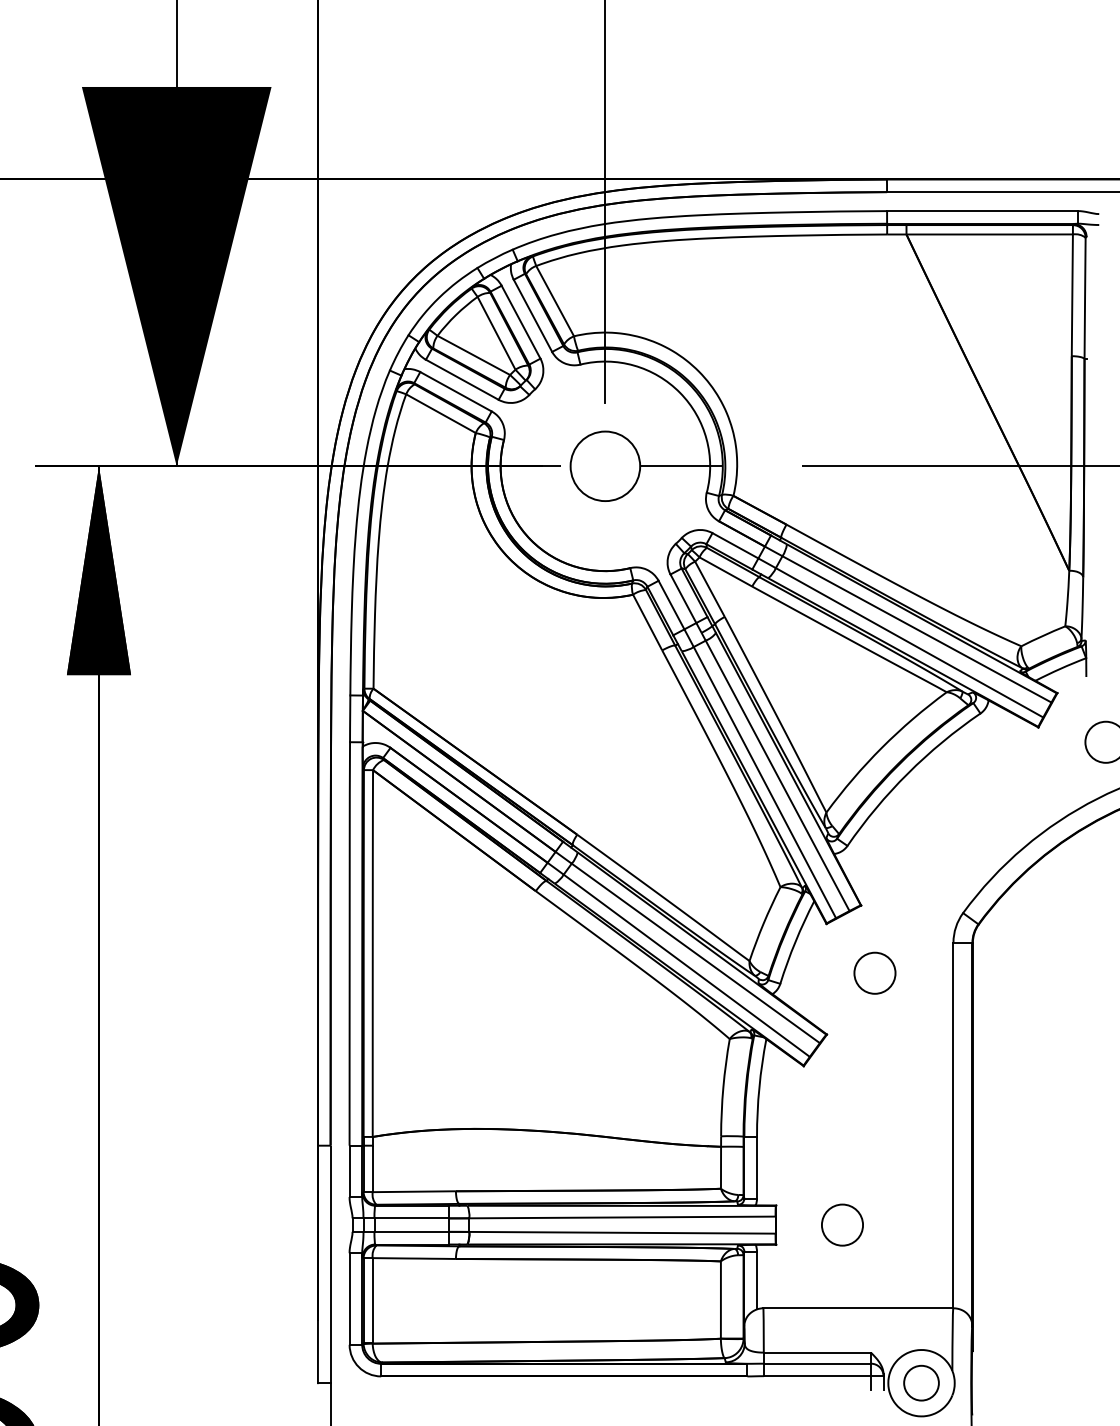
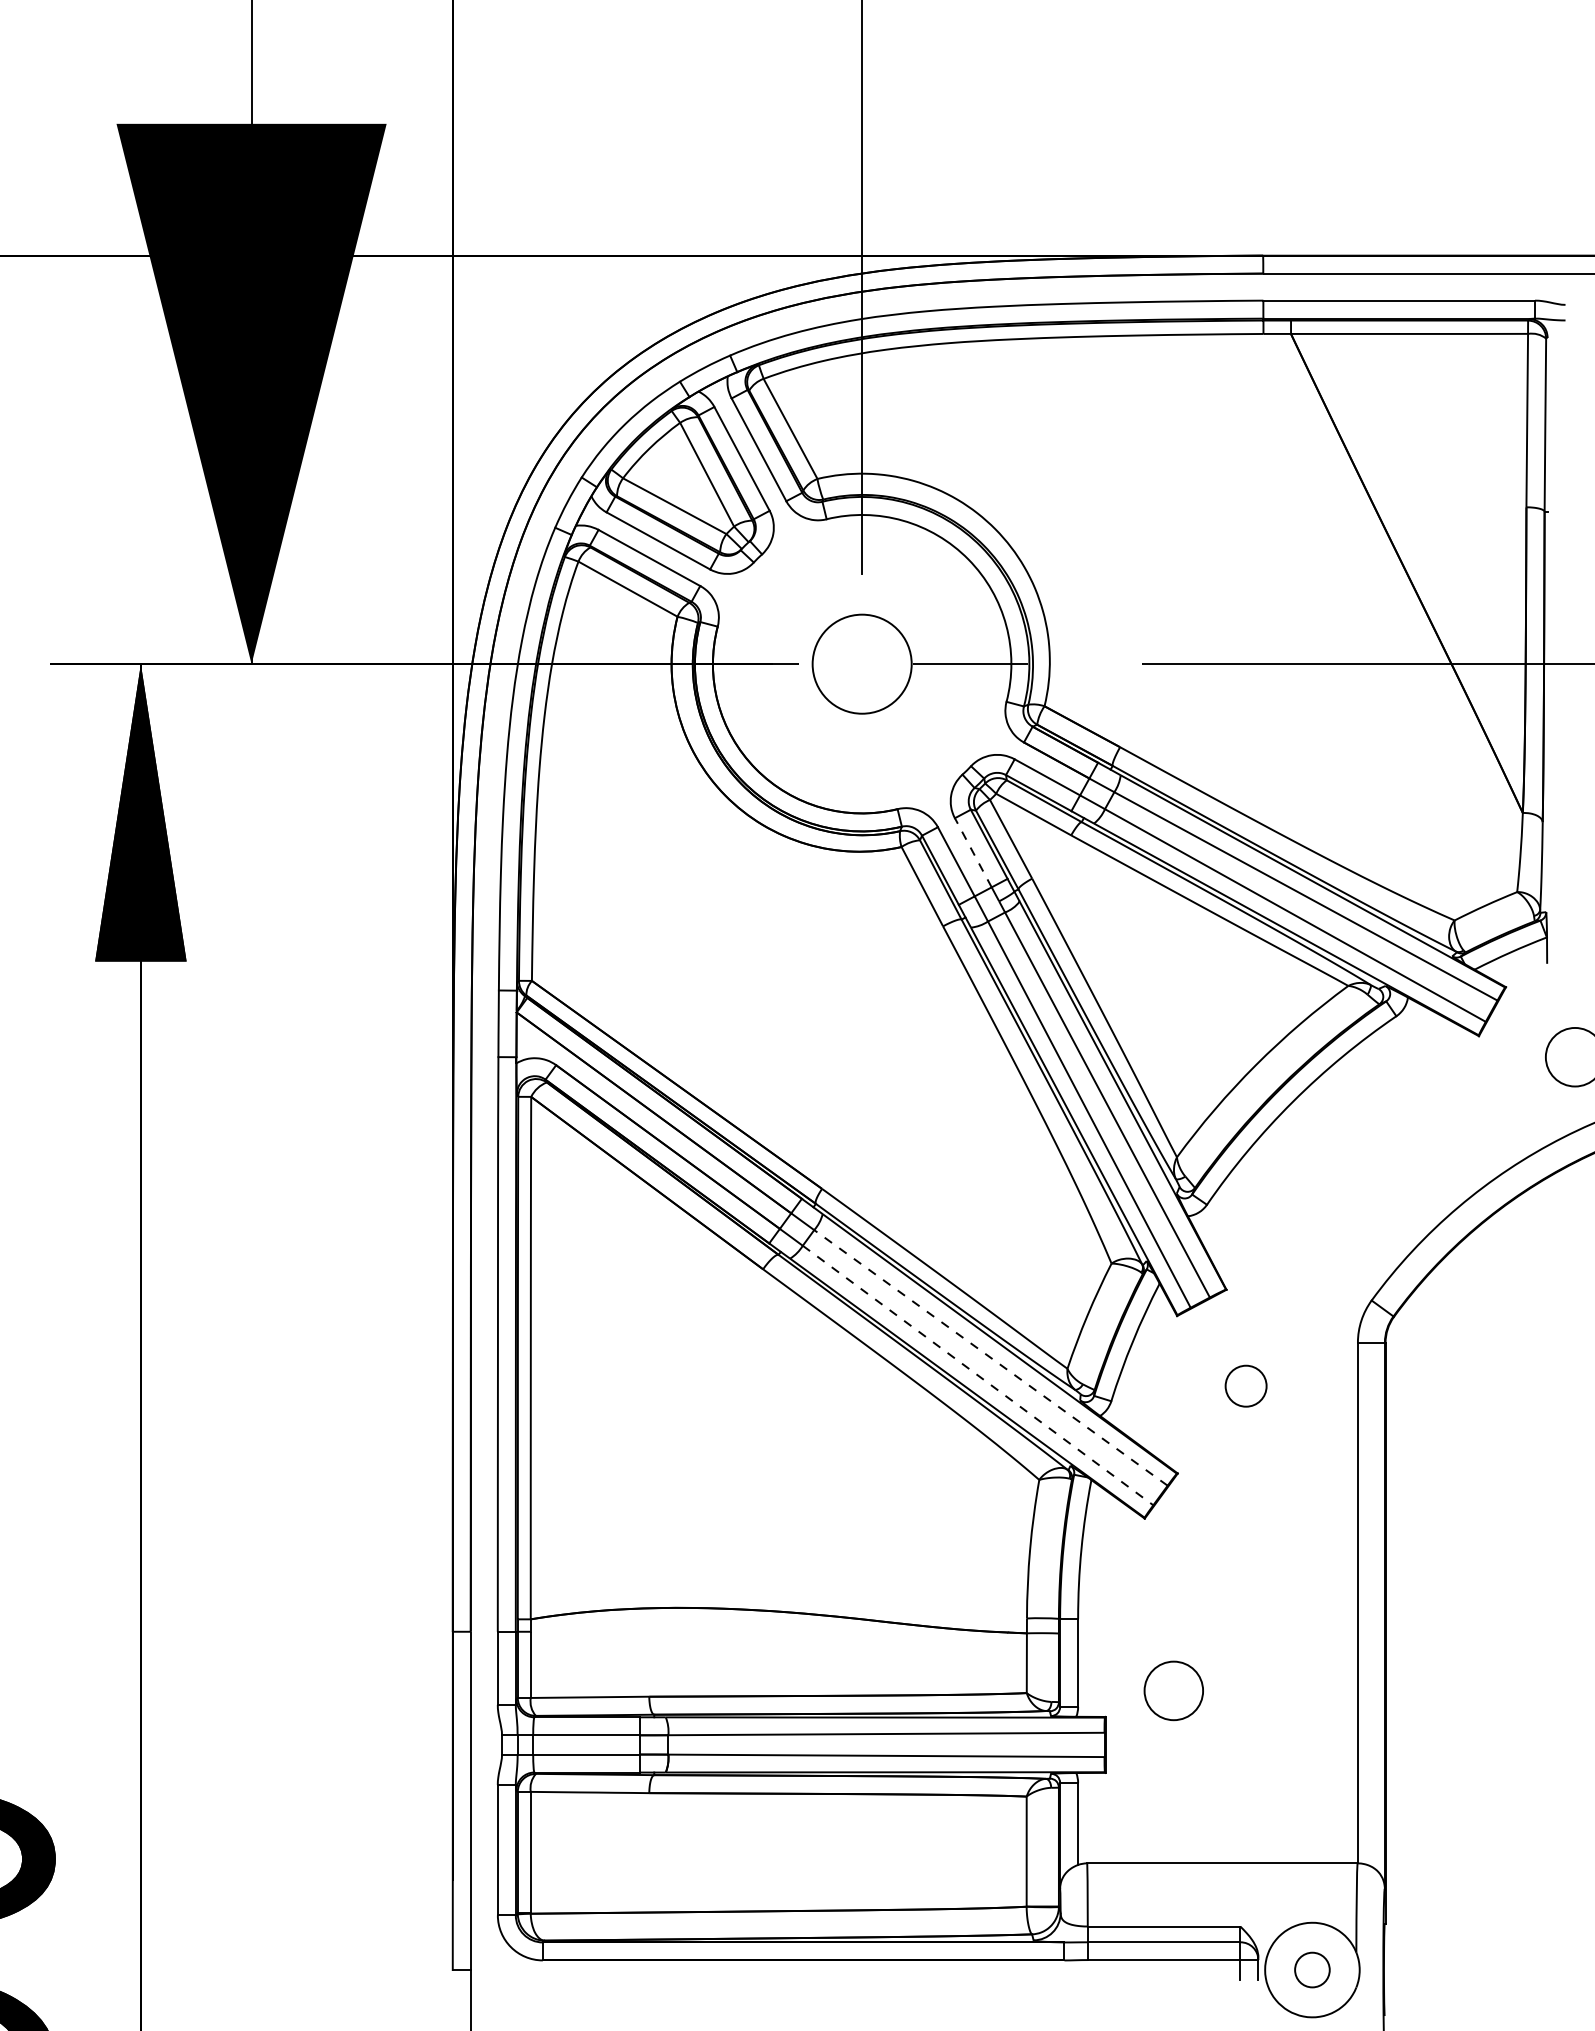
line: (683, 598) -> (973, 852), solid -> dashed
line: (695, 953) -> (990, 1357), solid -> dashed
line: (687, 965) -> (978, 1375), solid -> dashed
circle: (874, 972) -> (1245, 1385), size x0.7
circle: (842, 1224) -> (1173, 1690), moved
circle: (921, 1382) -> (1312, 1969), size x0.7

